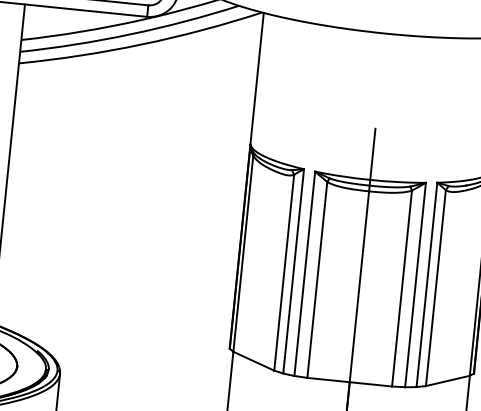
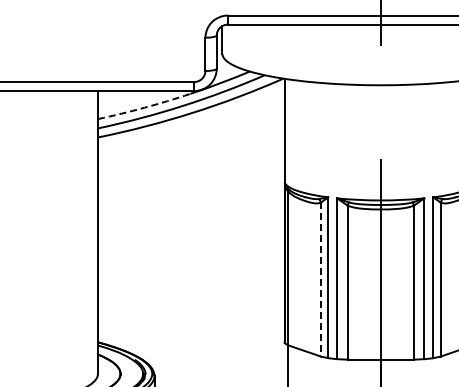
arc: (81, 31) -> (144, 107), solid -> dashed
line: (284, 273) -> (321, 280), solid -> dashed

